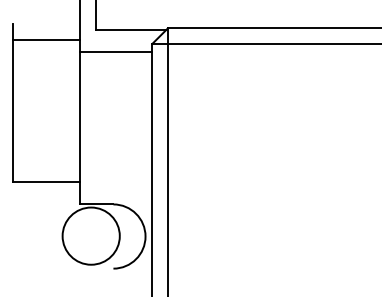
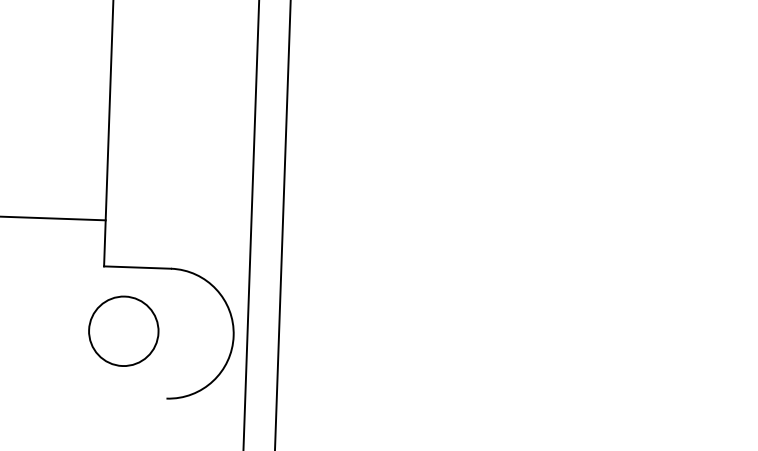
circle: (90, 235) -> (122, 329), size x0.6

